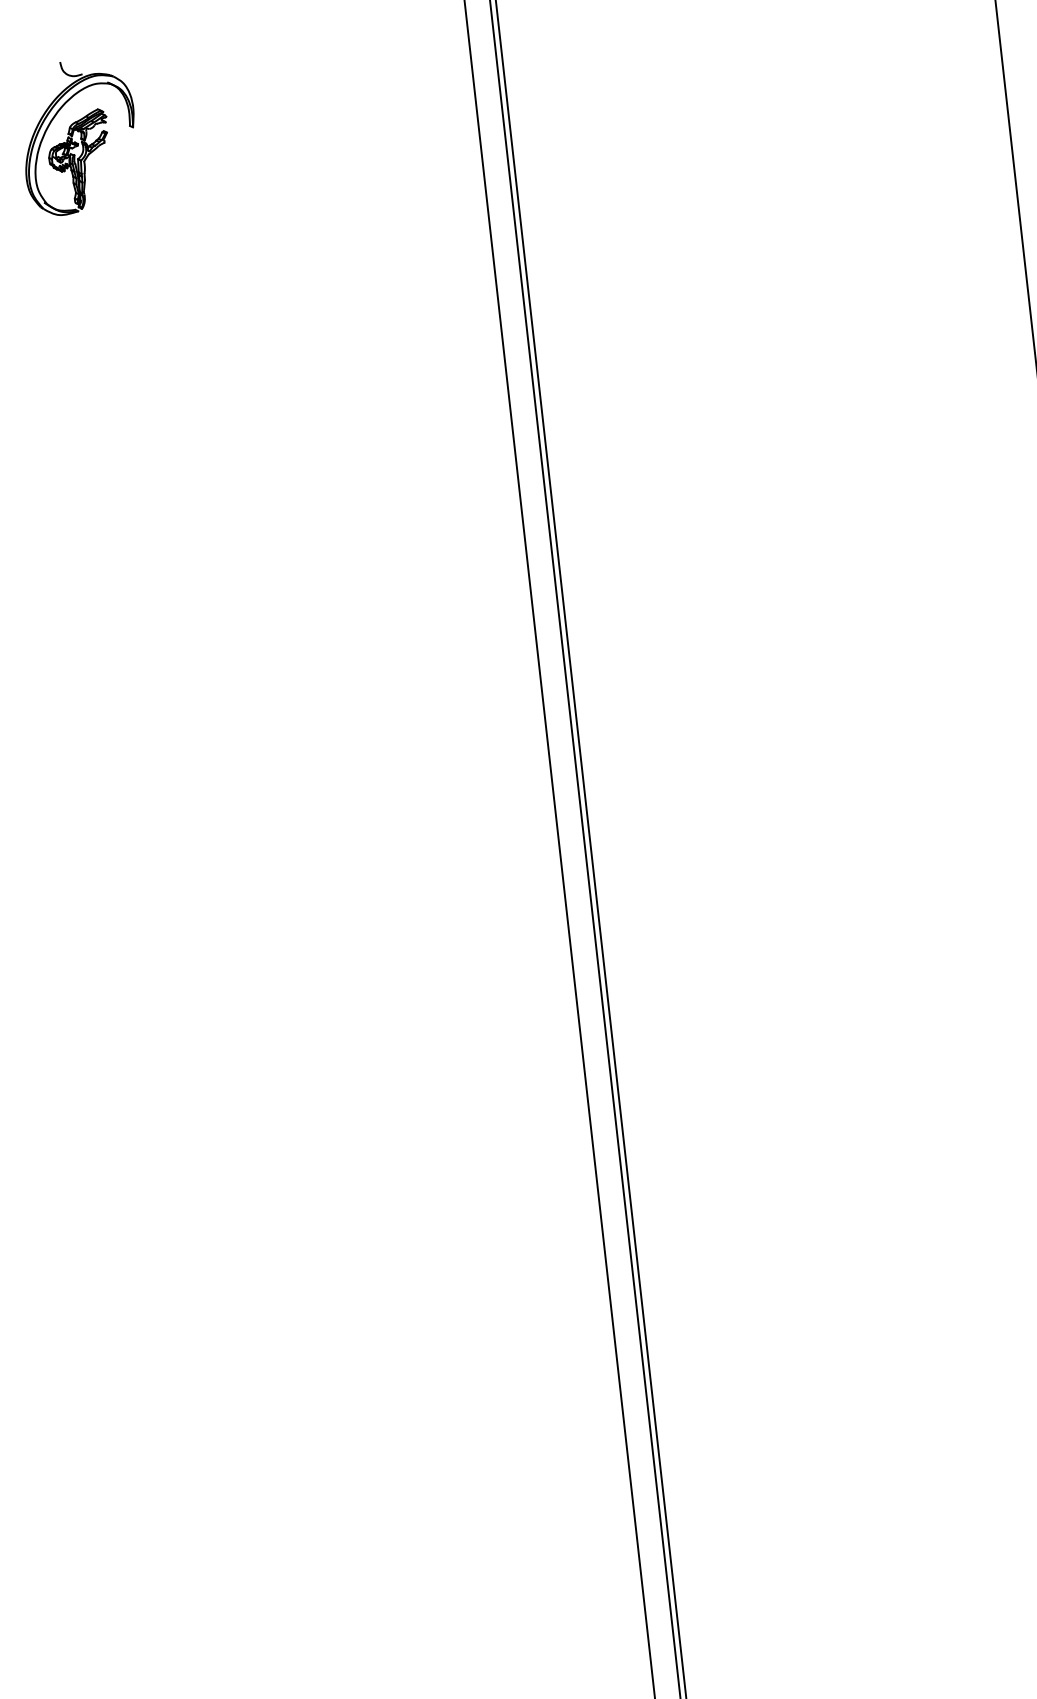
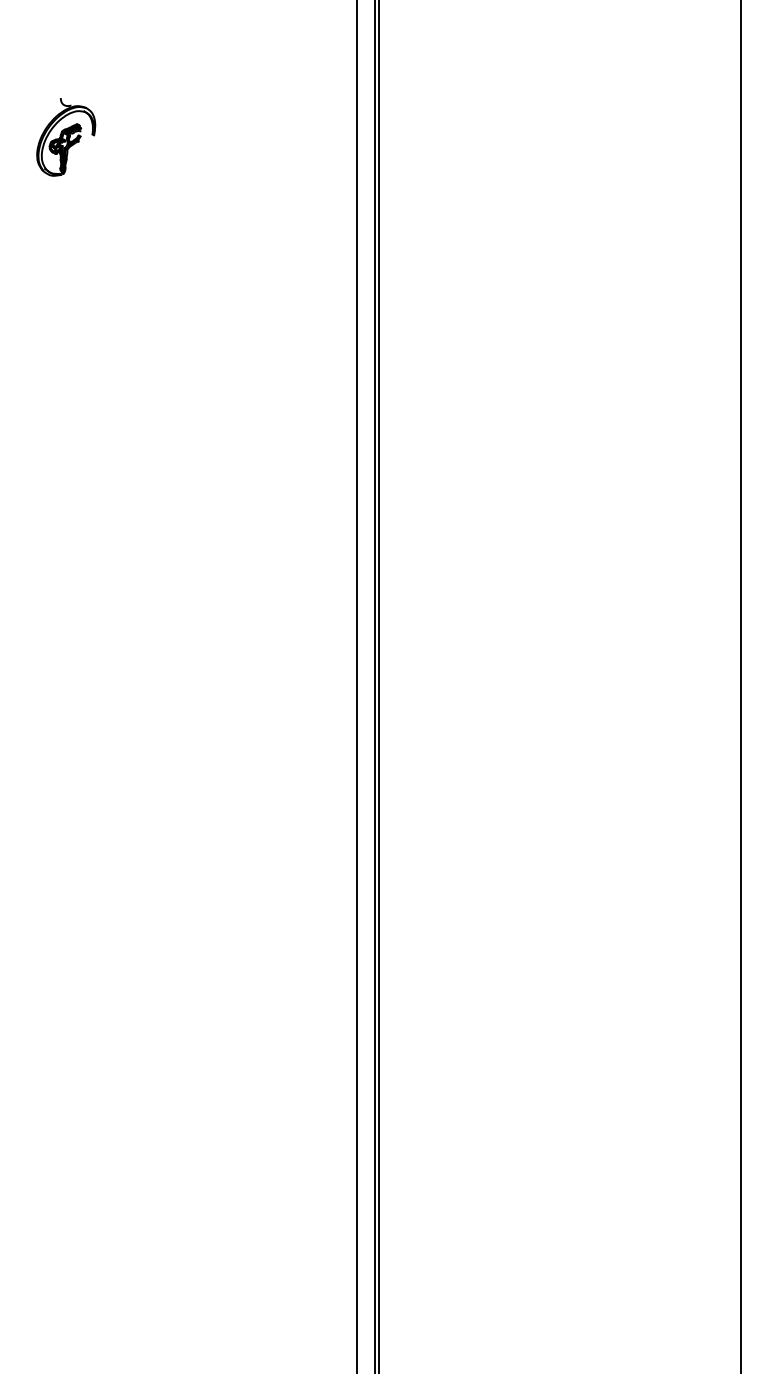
part: (78, 137) -> (65, 137), size x0.7

